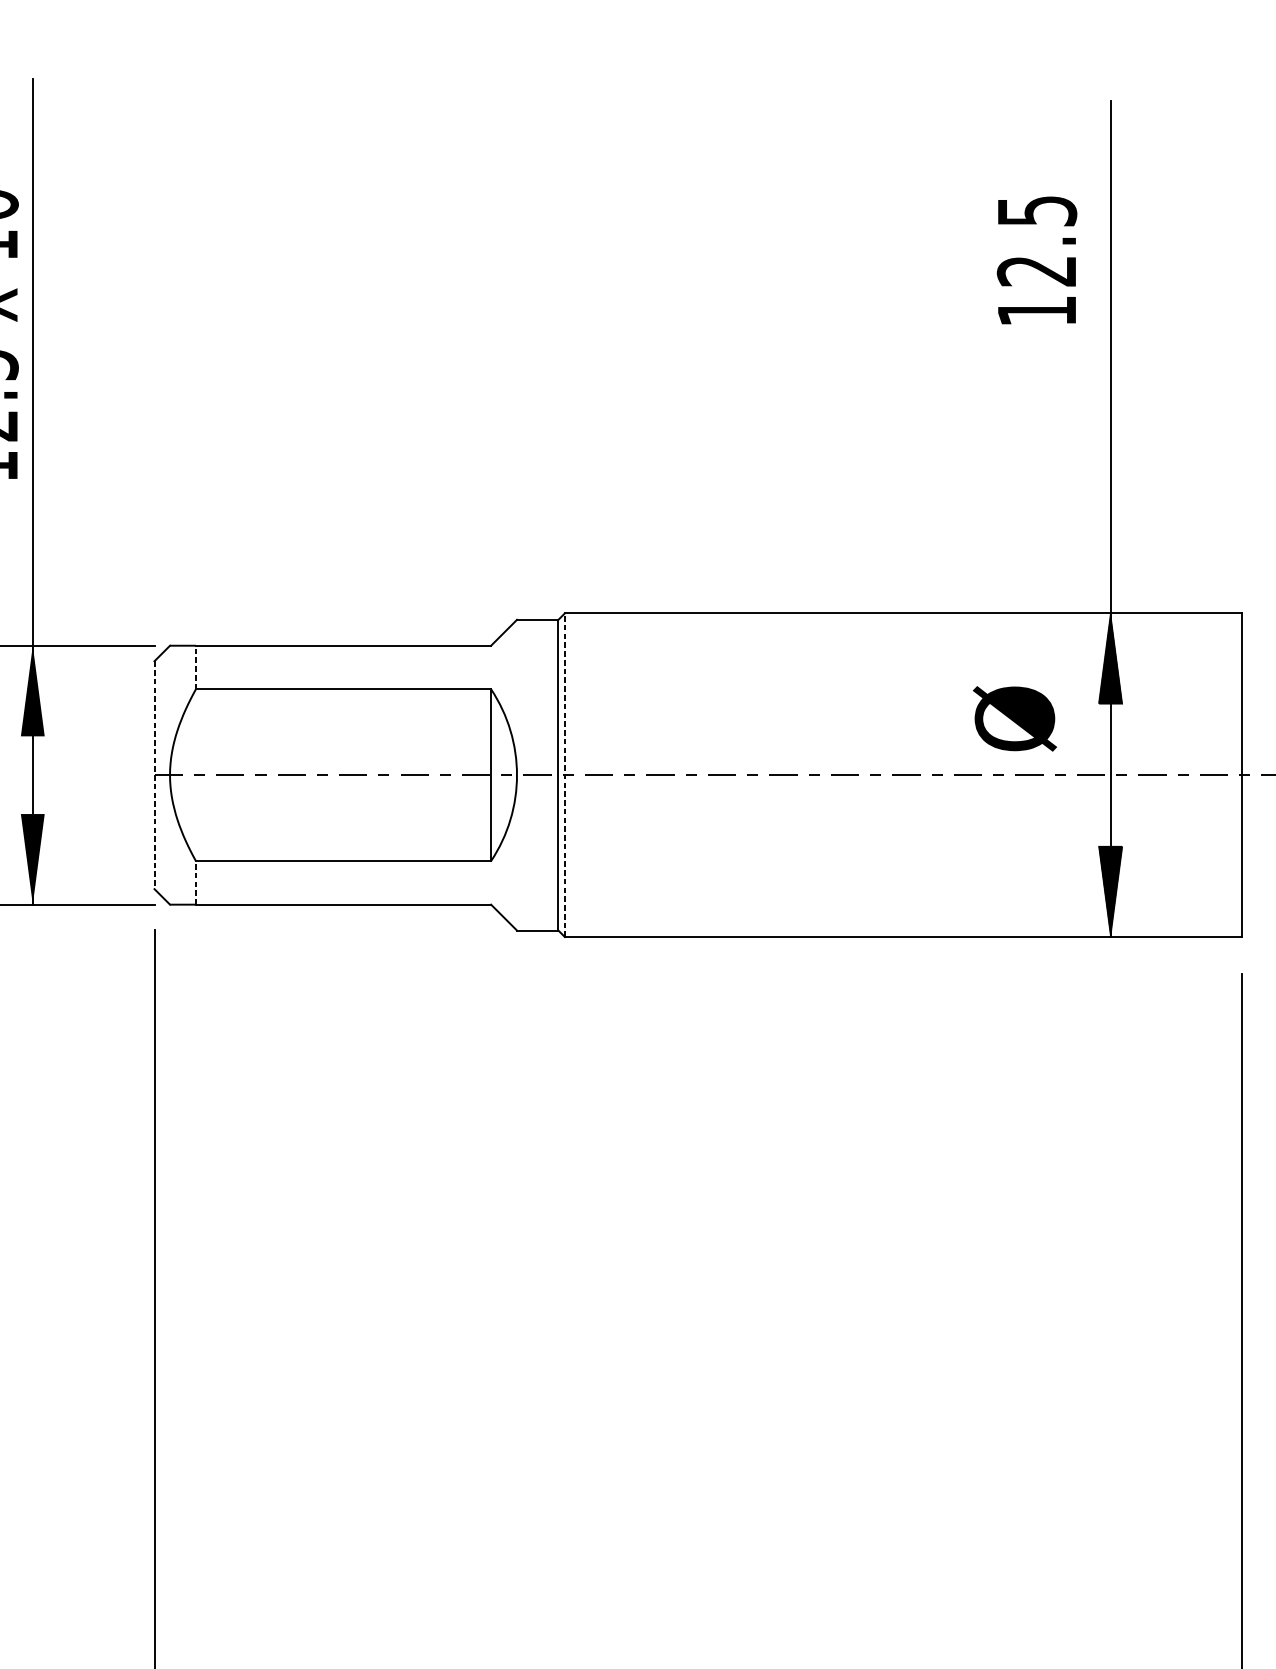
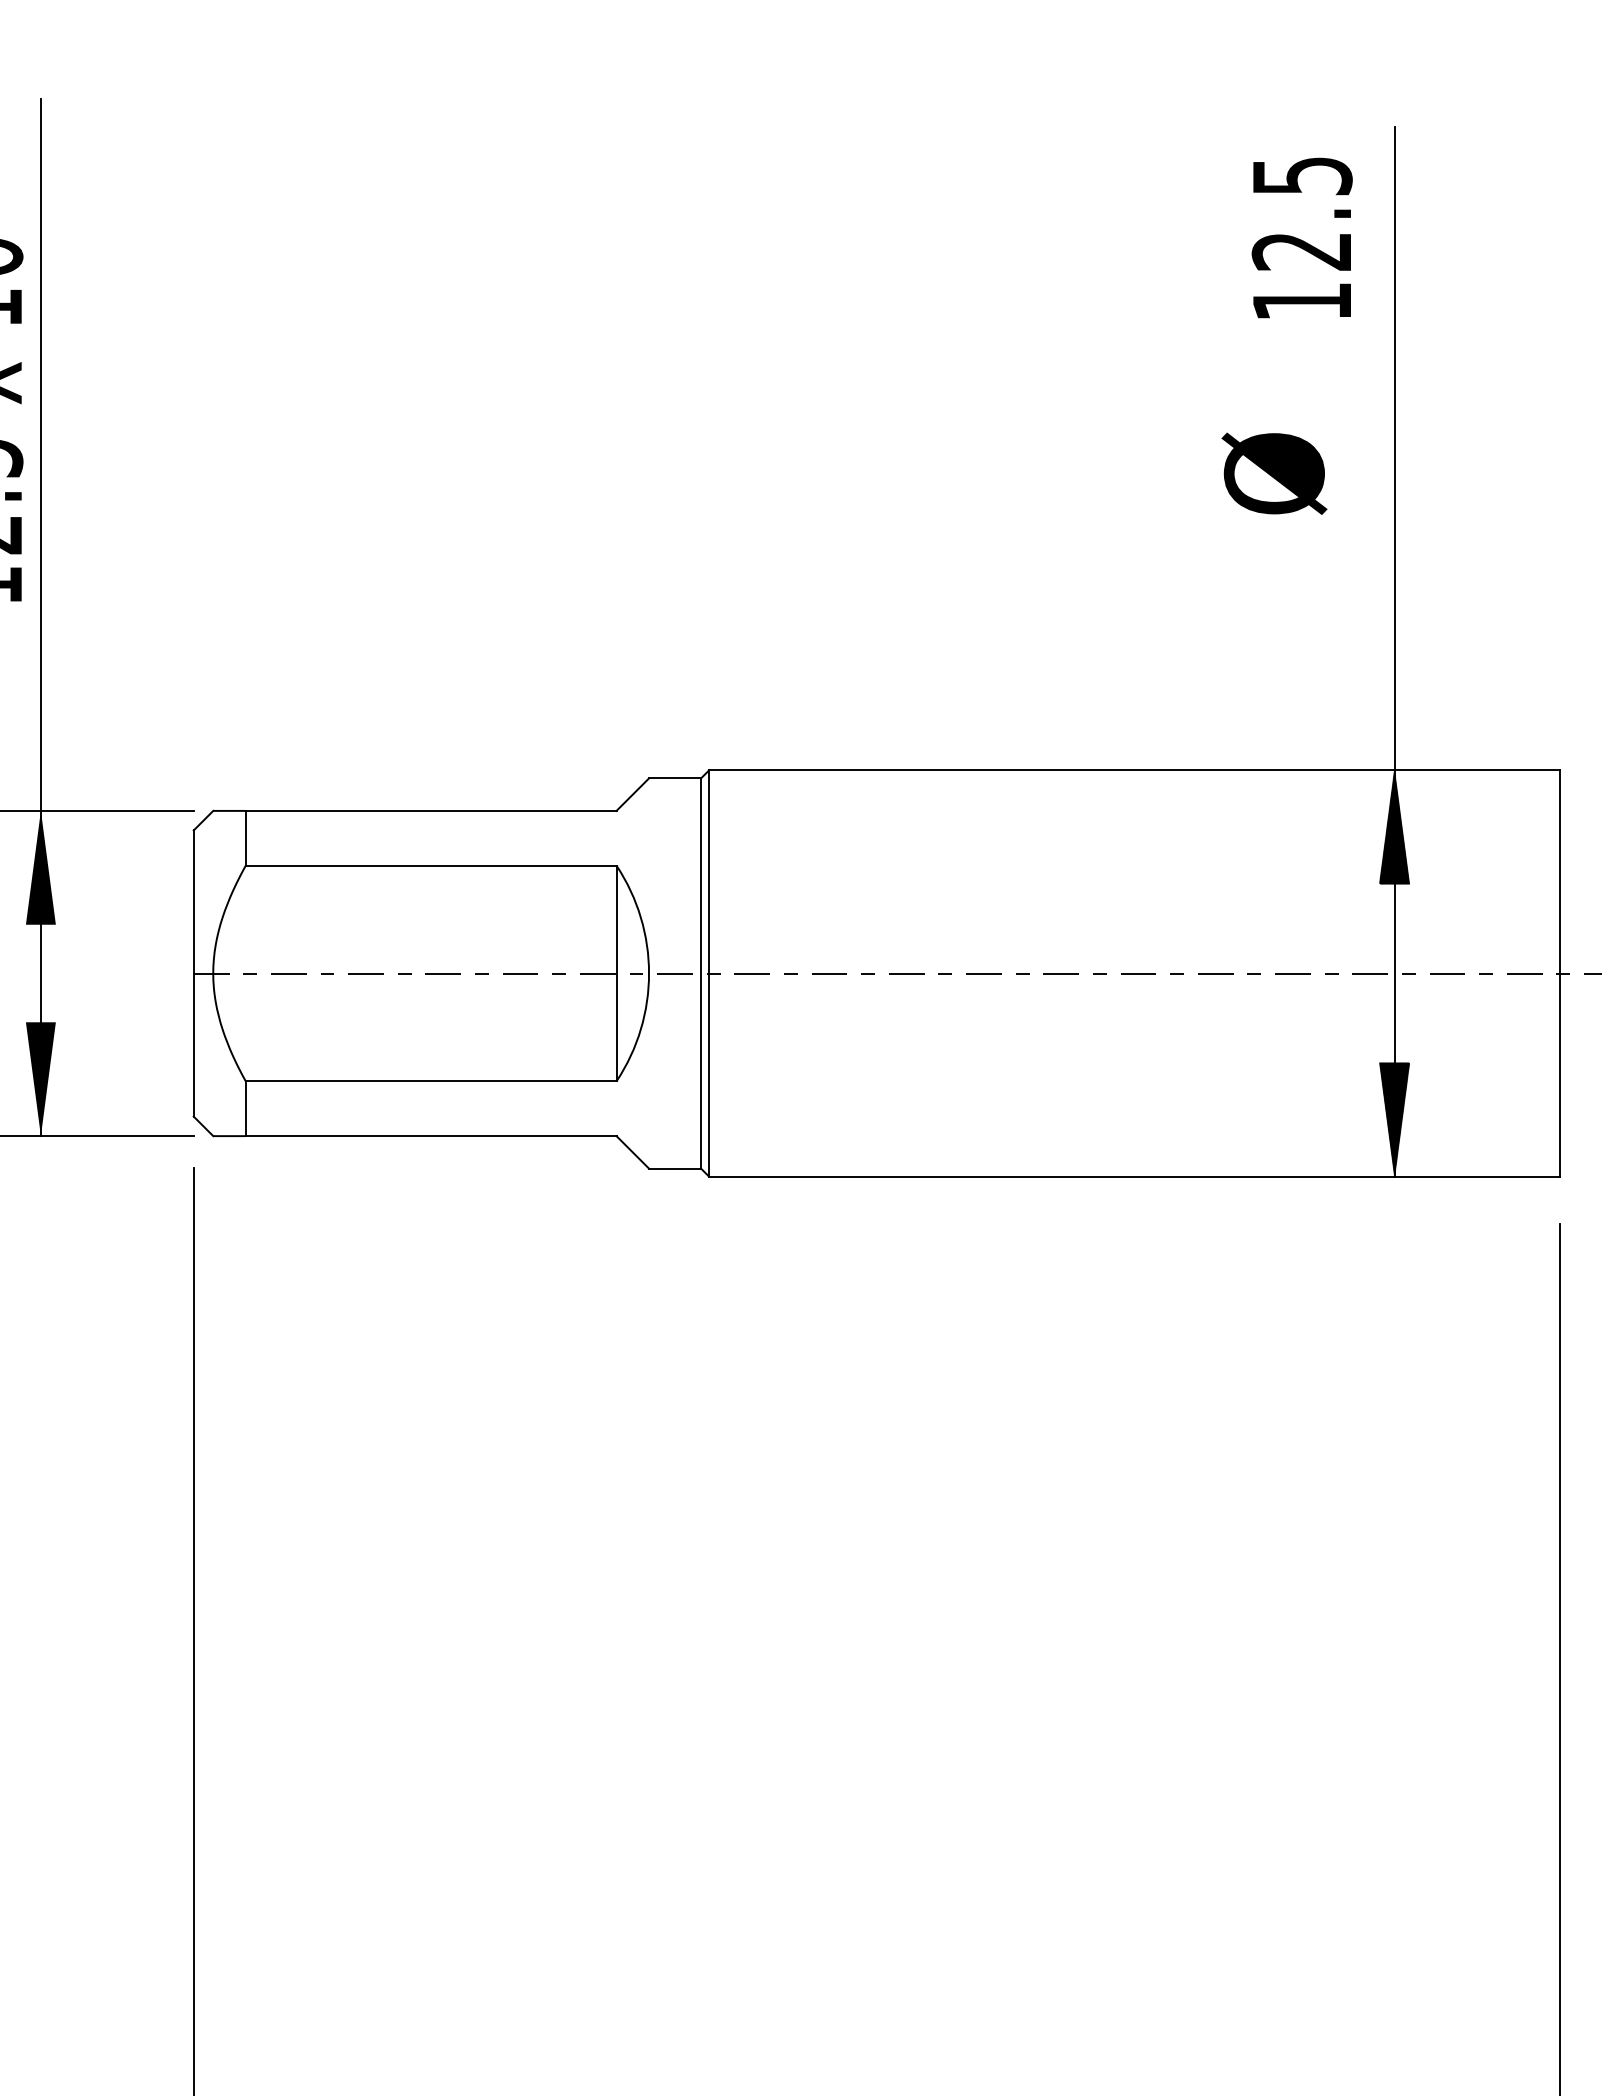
text: (1036, 260) -> (1301, 237), moved
line: (195, 666) -> (245, 837), dashed -> solid
text: (1015, 718) -> (1274, 473), moved
line: (154, 775) -> (193, 974), dashed -> solid
line: (565, 775) -> (709, 973), dashed -> solid
line: (195, 882) -> (245, 1108), dashed -> solid

